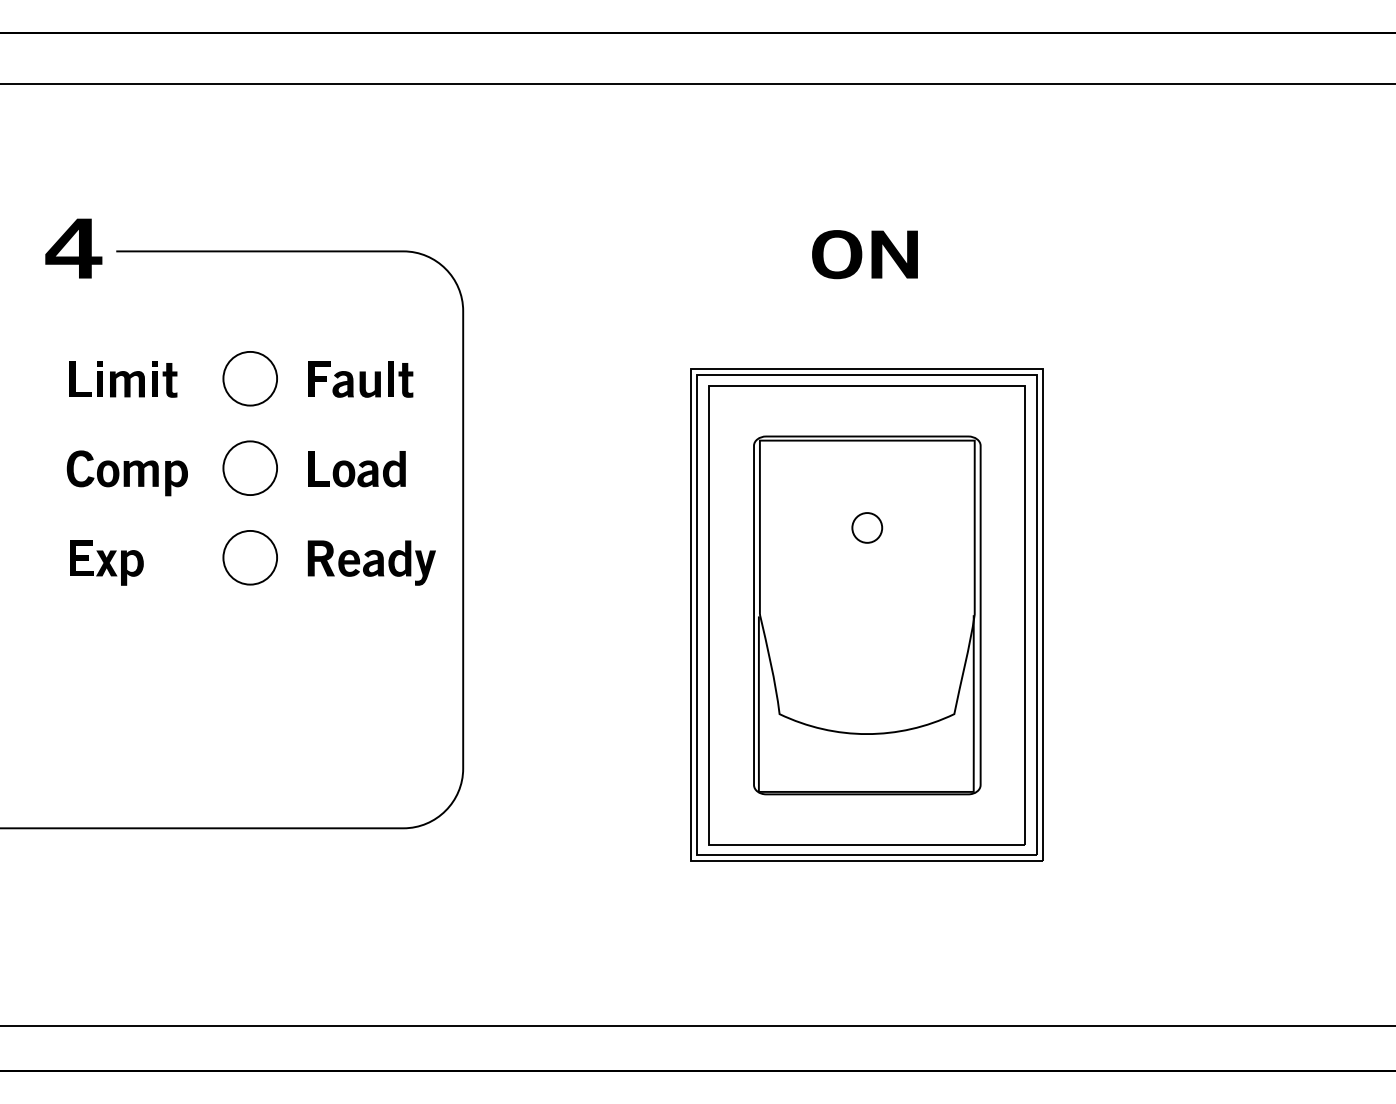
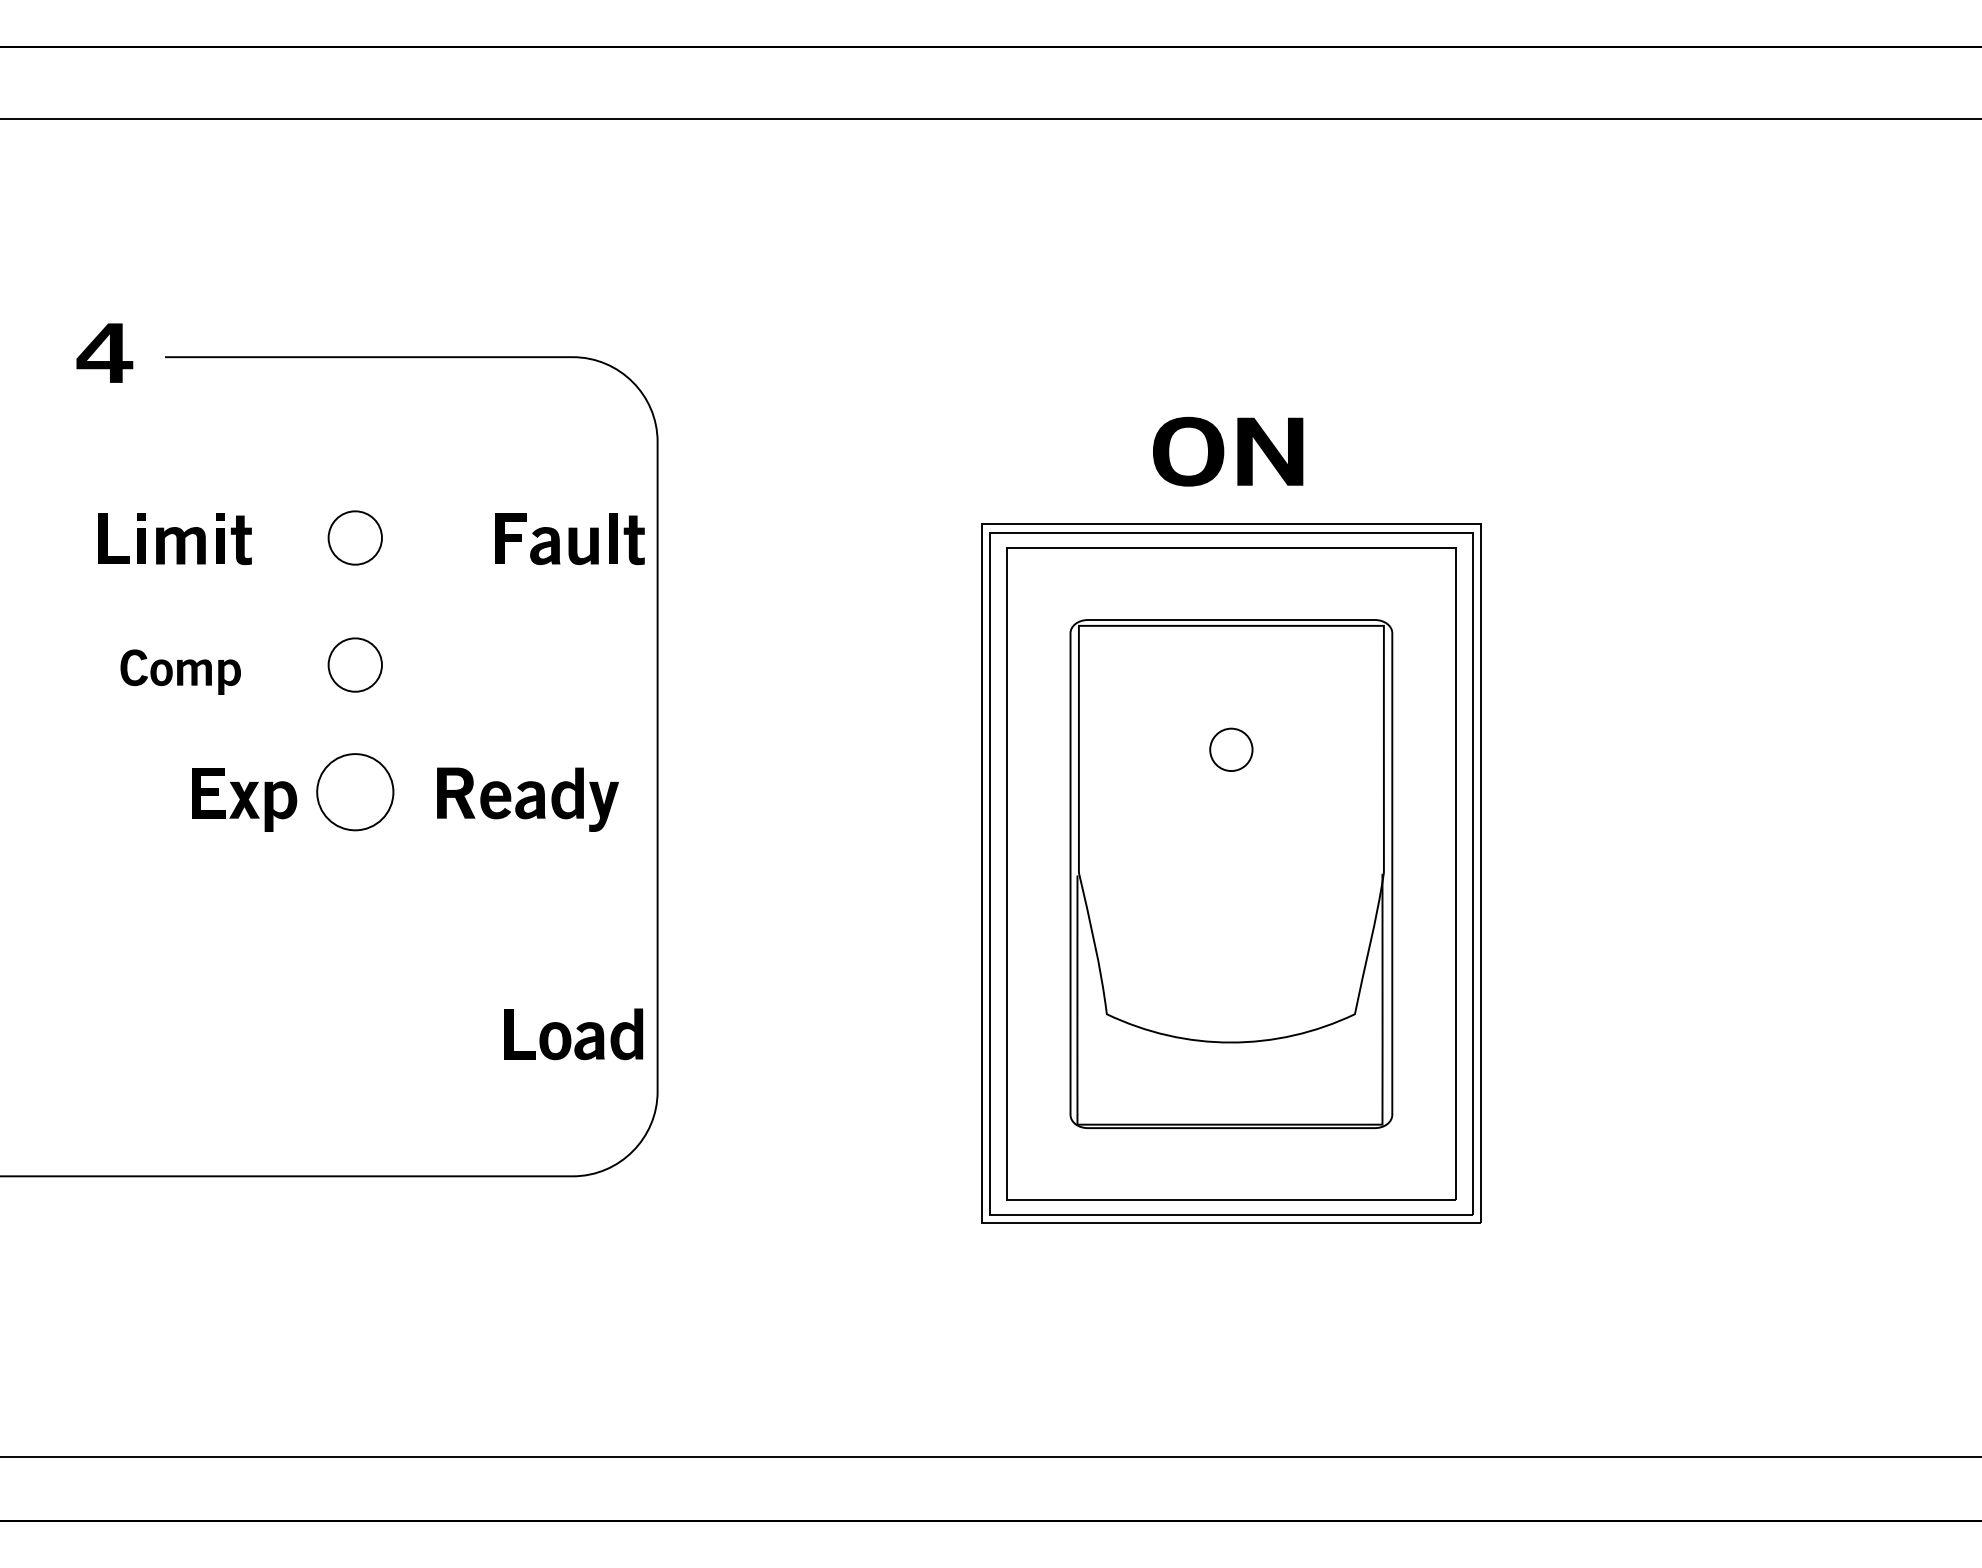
part: (73, 248) -> (104, 352), size x0.7
part: (865, 254) -> (1228, 451), moved
circle: (250, 378) -> (355, 537), size x0.7
part: (360, 379) -> (569, 538), moved
circle: (250, 467) -> (355, 664), size x0.7
part: (356, 469) -> (573, 1034), moved
part: (127, 472) -> (180, 671), size x0.7
part: (106, 562) -> (244, 799), moved

